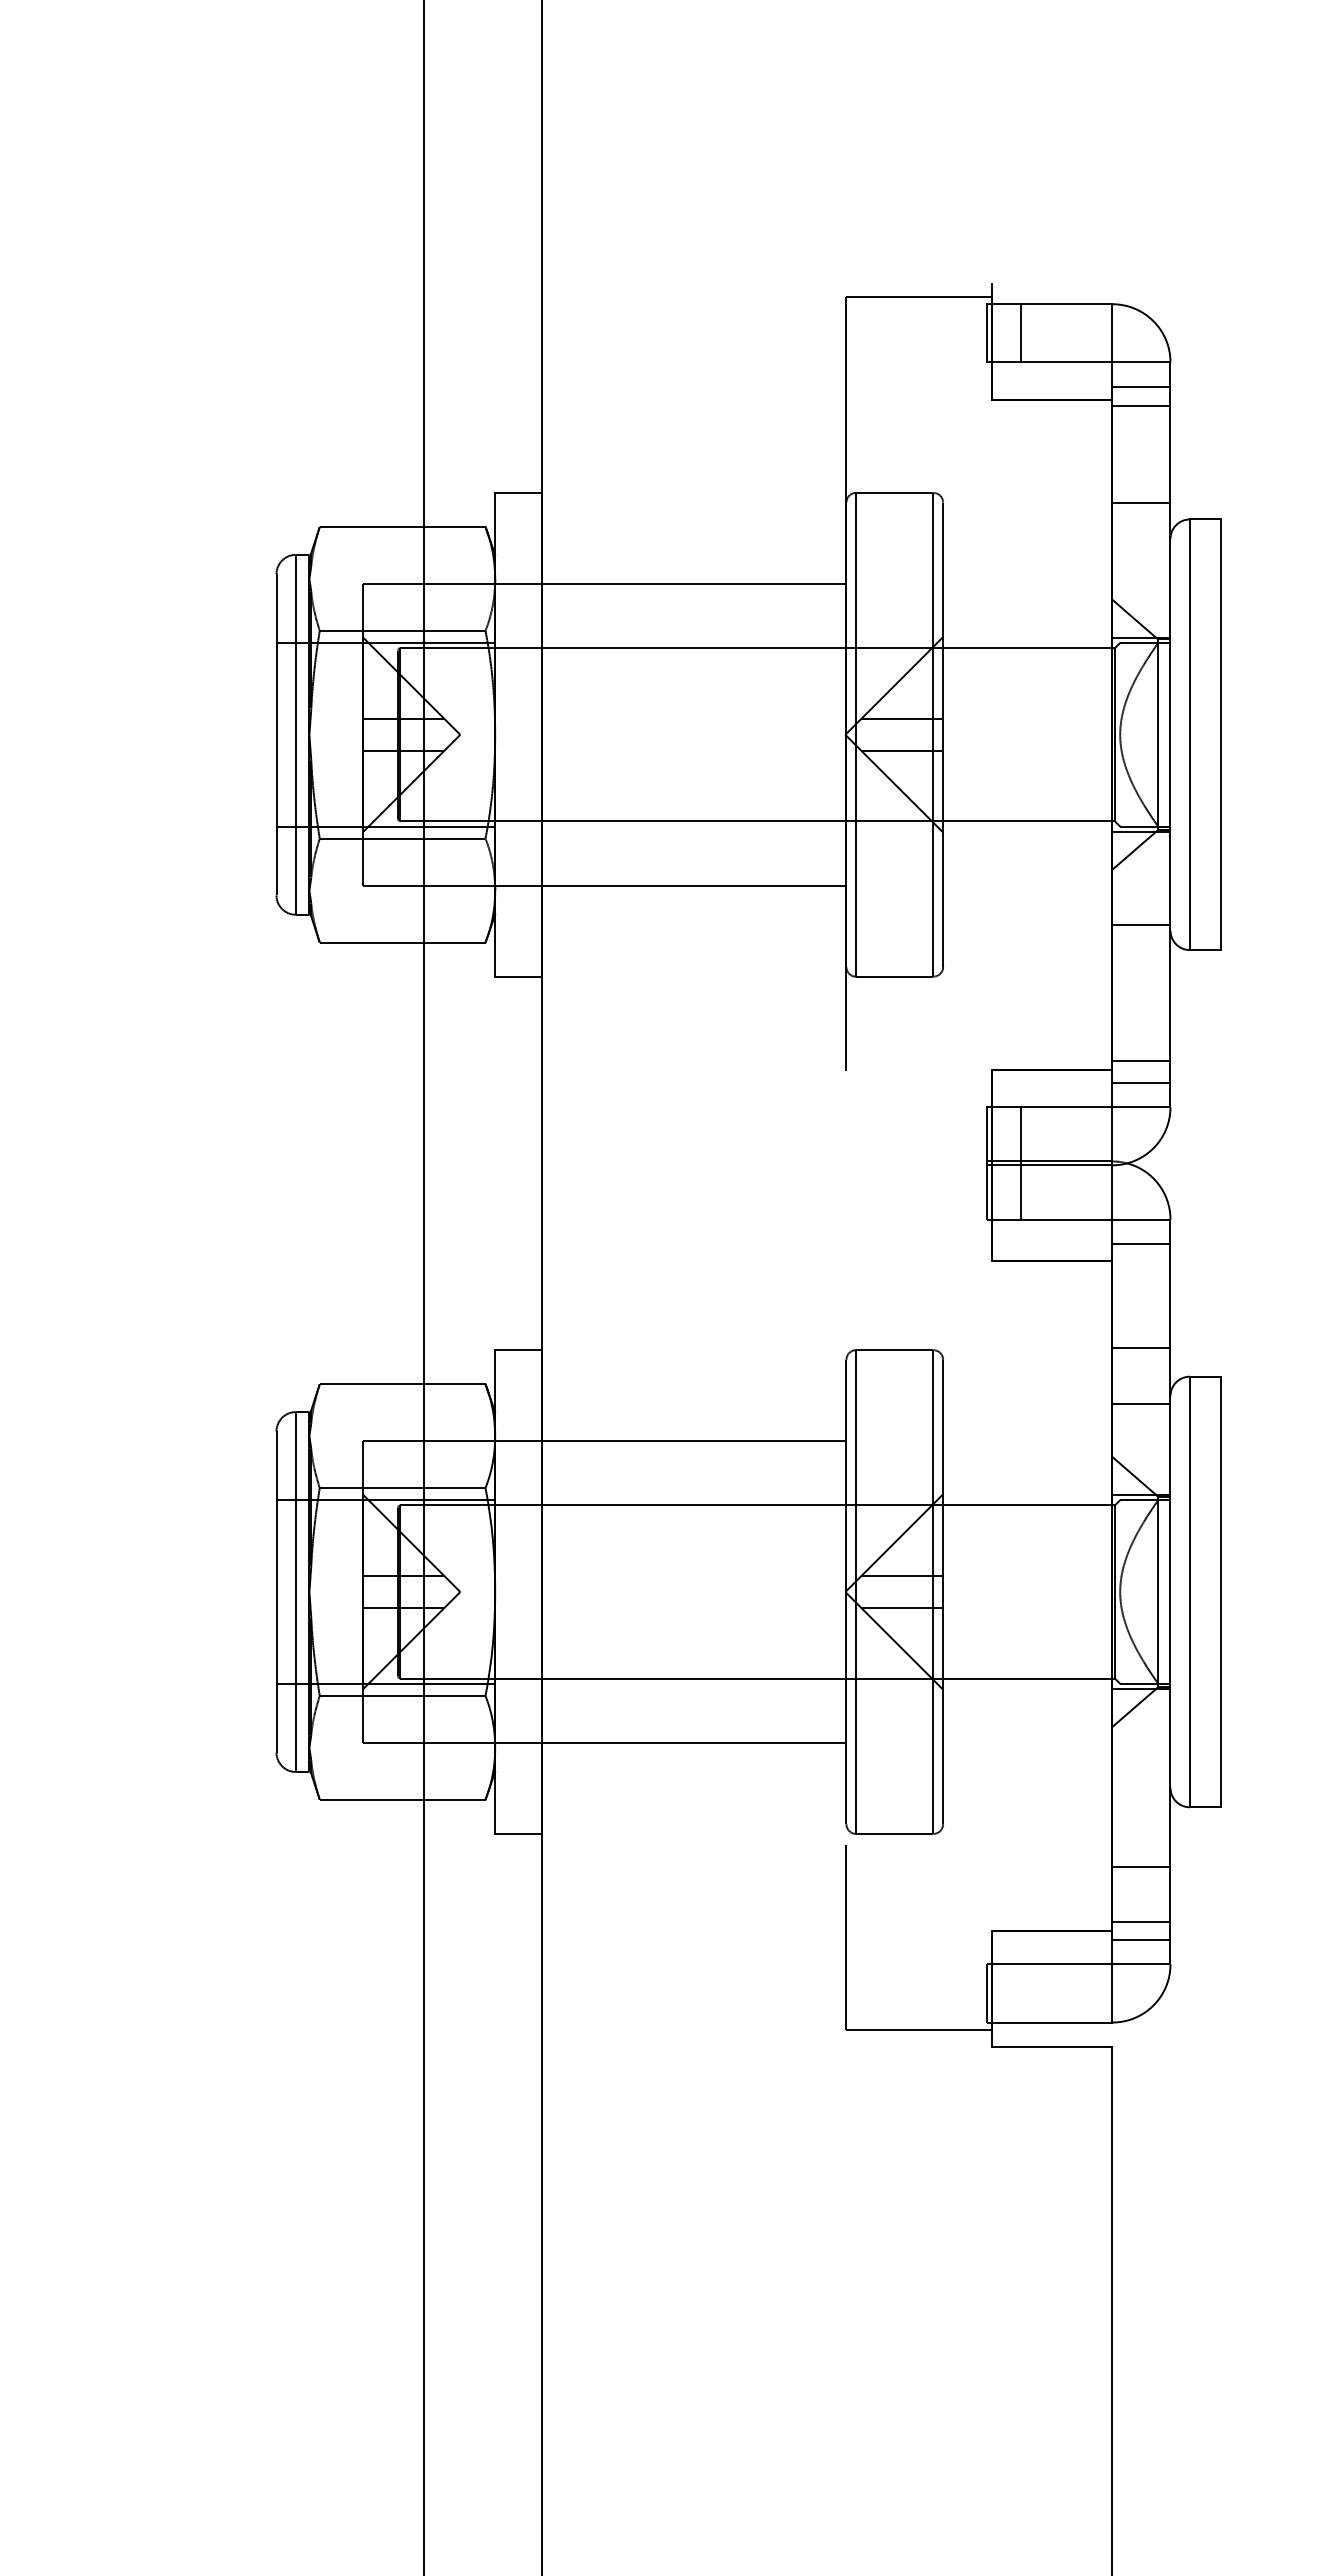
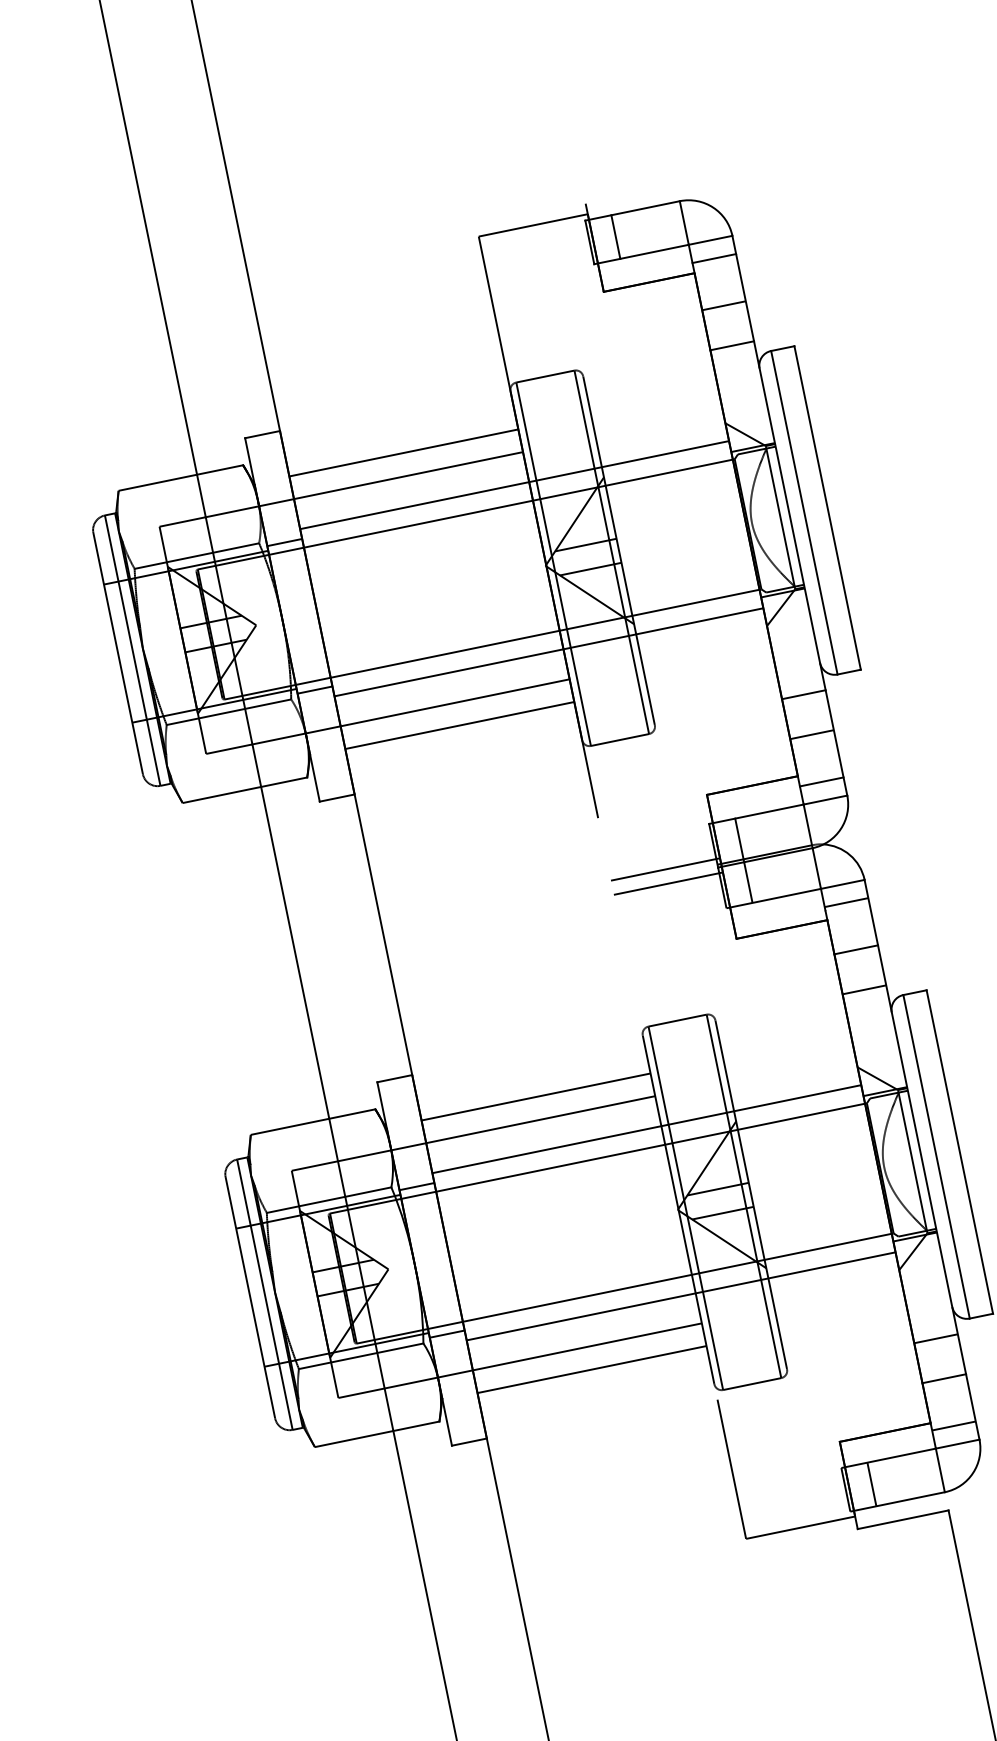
line: (1141, 406) -> (724, 305), moved
line: (693, 553) -> (403, 453), added
line: (826, 623) -> (514, 485), added
line: (518, 636) -> (284, 542), added
line: (518, 832) -> (315, 689), added
line: (826, 846) -> (548, 652), added
line: (693, 916) -> (459, 725), added
line: (1141, 925) -> (803, 695), moved
line: (1141, 1061) -> (812, 734), moved
line: (918, 1153) -> (665, 869), added
line: (918, 1172) -> (668, 883), added
line: (1141, 1347) -> (856, 949), moved
line: (1141, 1403) -> (864, 989), moved
line: (693, 1410) -> (535, 1096), added
line: (826, 1480) -> (646, 1129), added
line: (518, 1493) -> (417, 1186), added
line: (518, 1690) -> (447, 1334), added
line: (826, 1703) -> (680, 1296), added
line: (693, 1773) -> (591, 1369), added
line: (1141, 1867) -> (936, 1338), moved
line: (1141, 1922) -> (944, 1378), moved
line: (1021, 1993) -> (872, 1484), added

